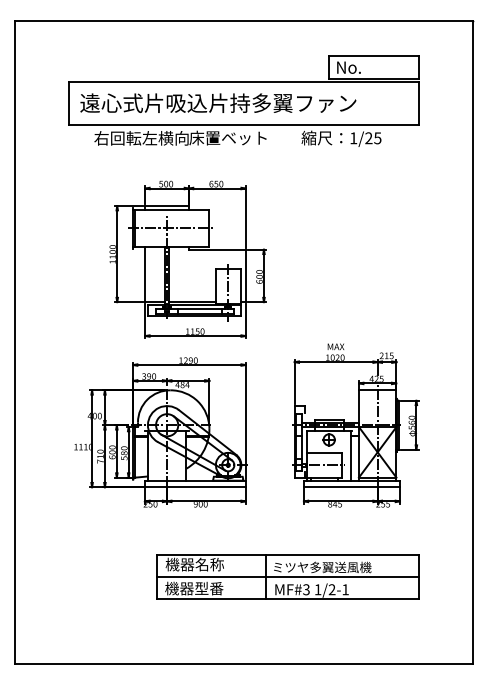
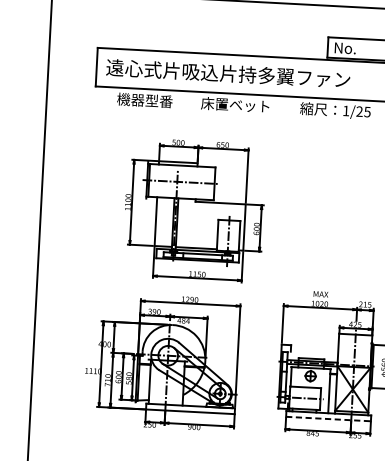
text: (141, 138) -> (158, 101), 右回転左横向 -> 機器型番
line: (352, 487) -> (329, 419), solid -> dashed

